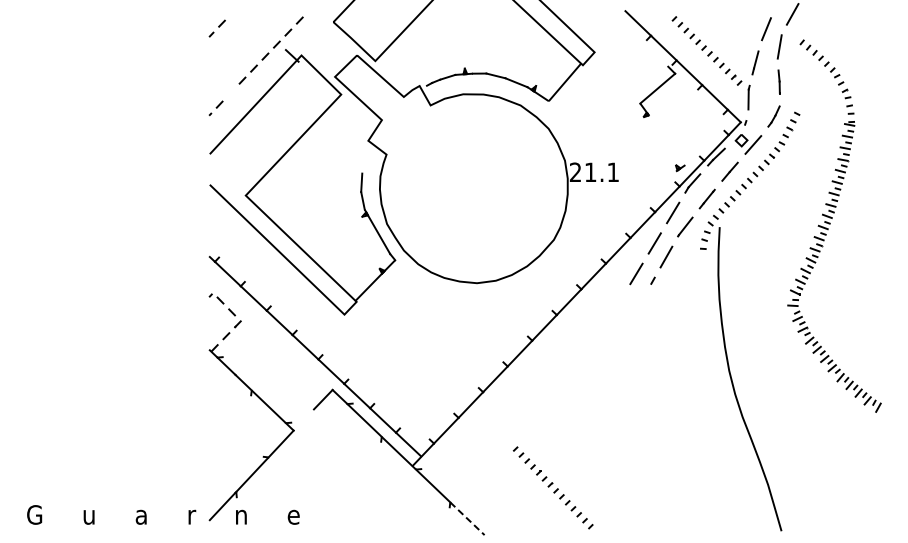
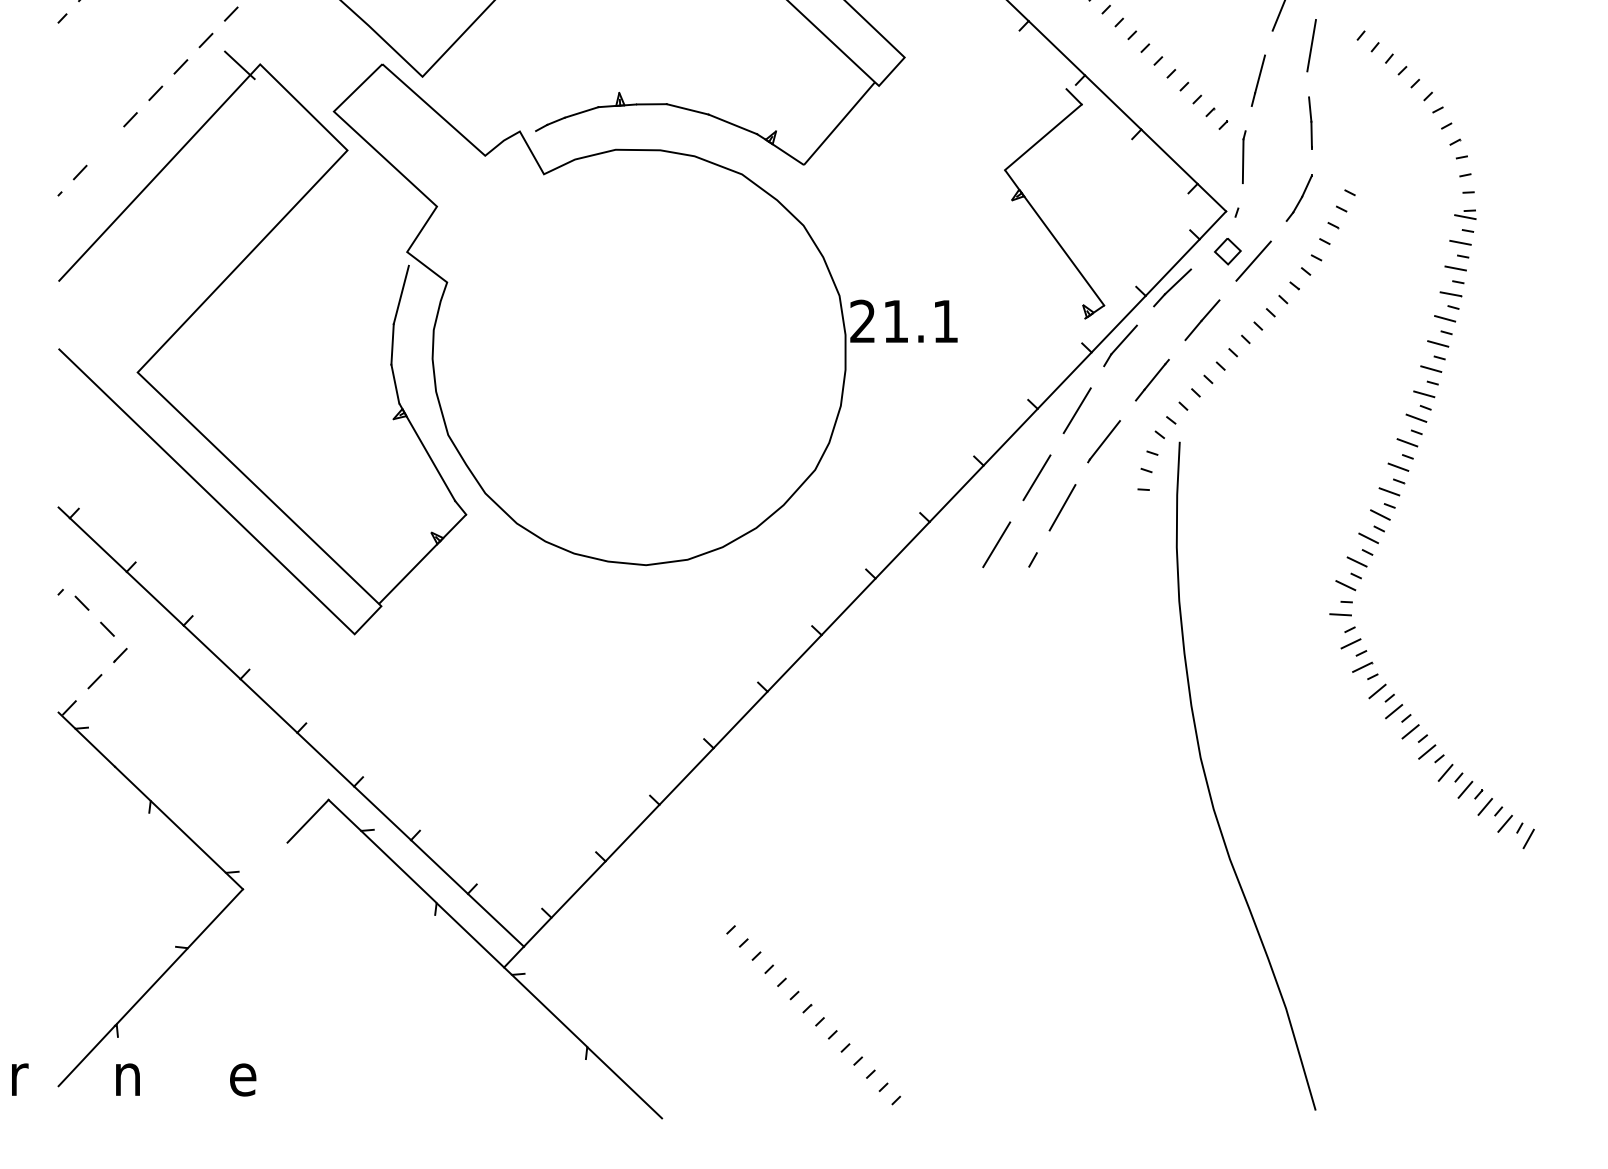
line: (667, 140) -> (1064, 251), added
line: (365, 160) -> (400, 295), added
line: (466, 518) -> (622, 1082), dashed -> solid

